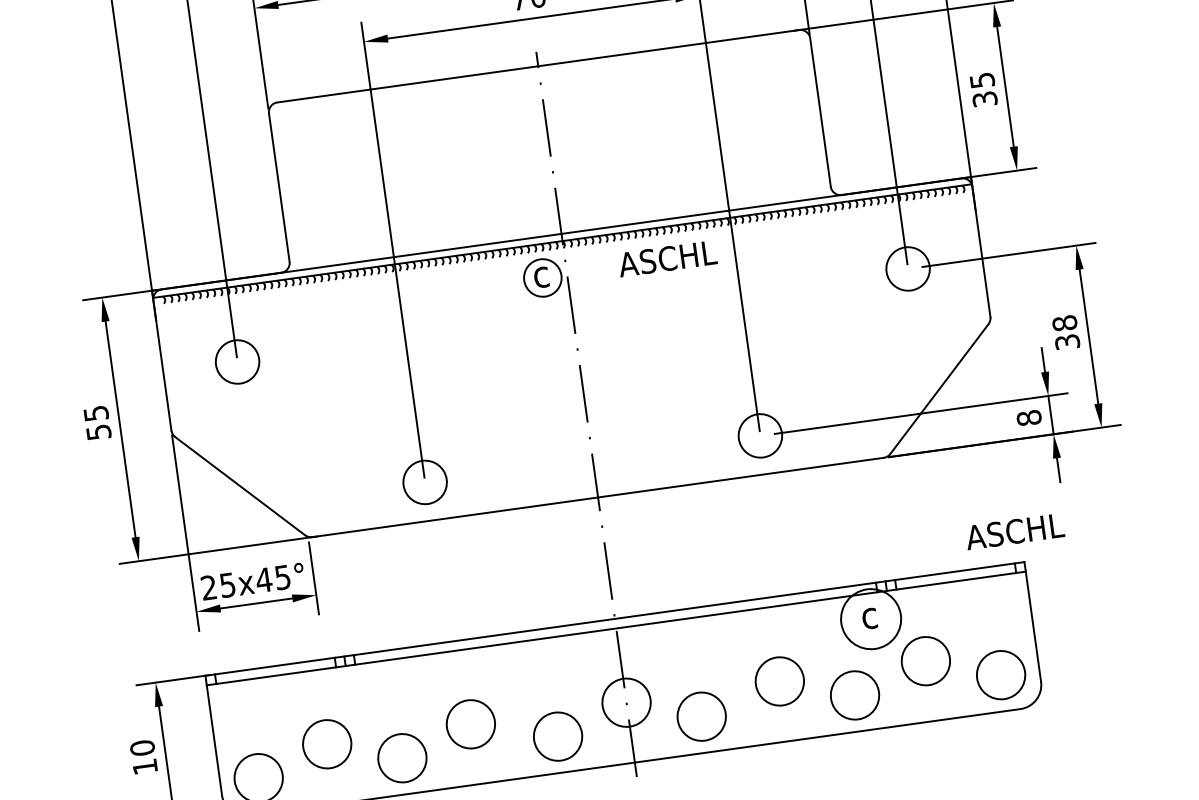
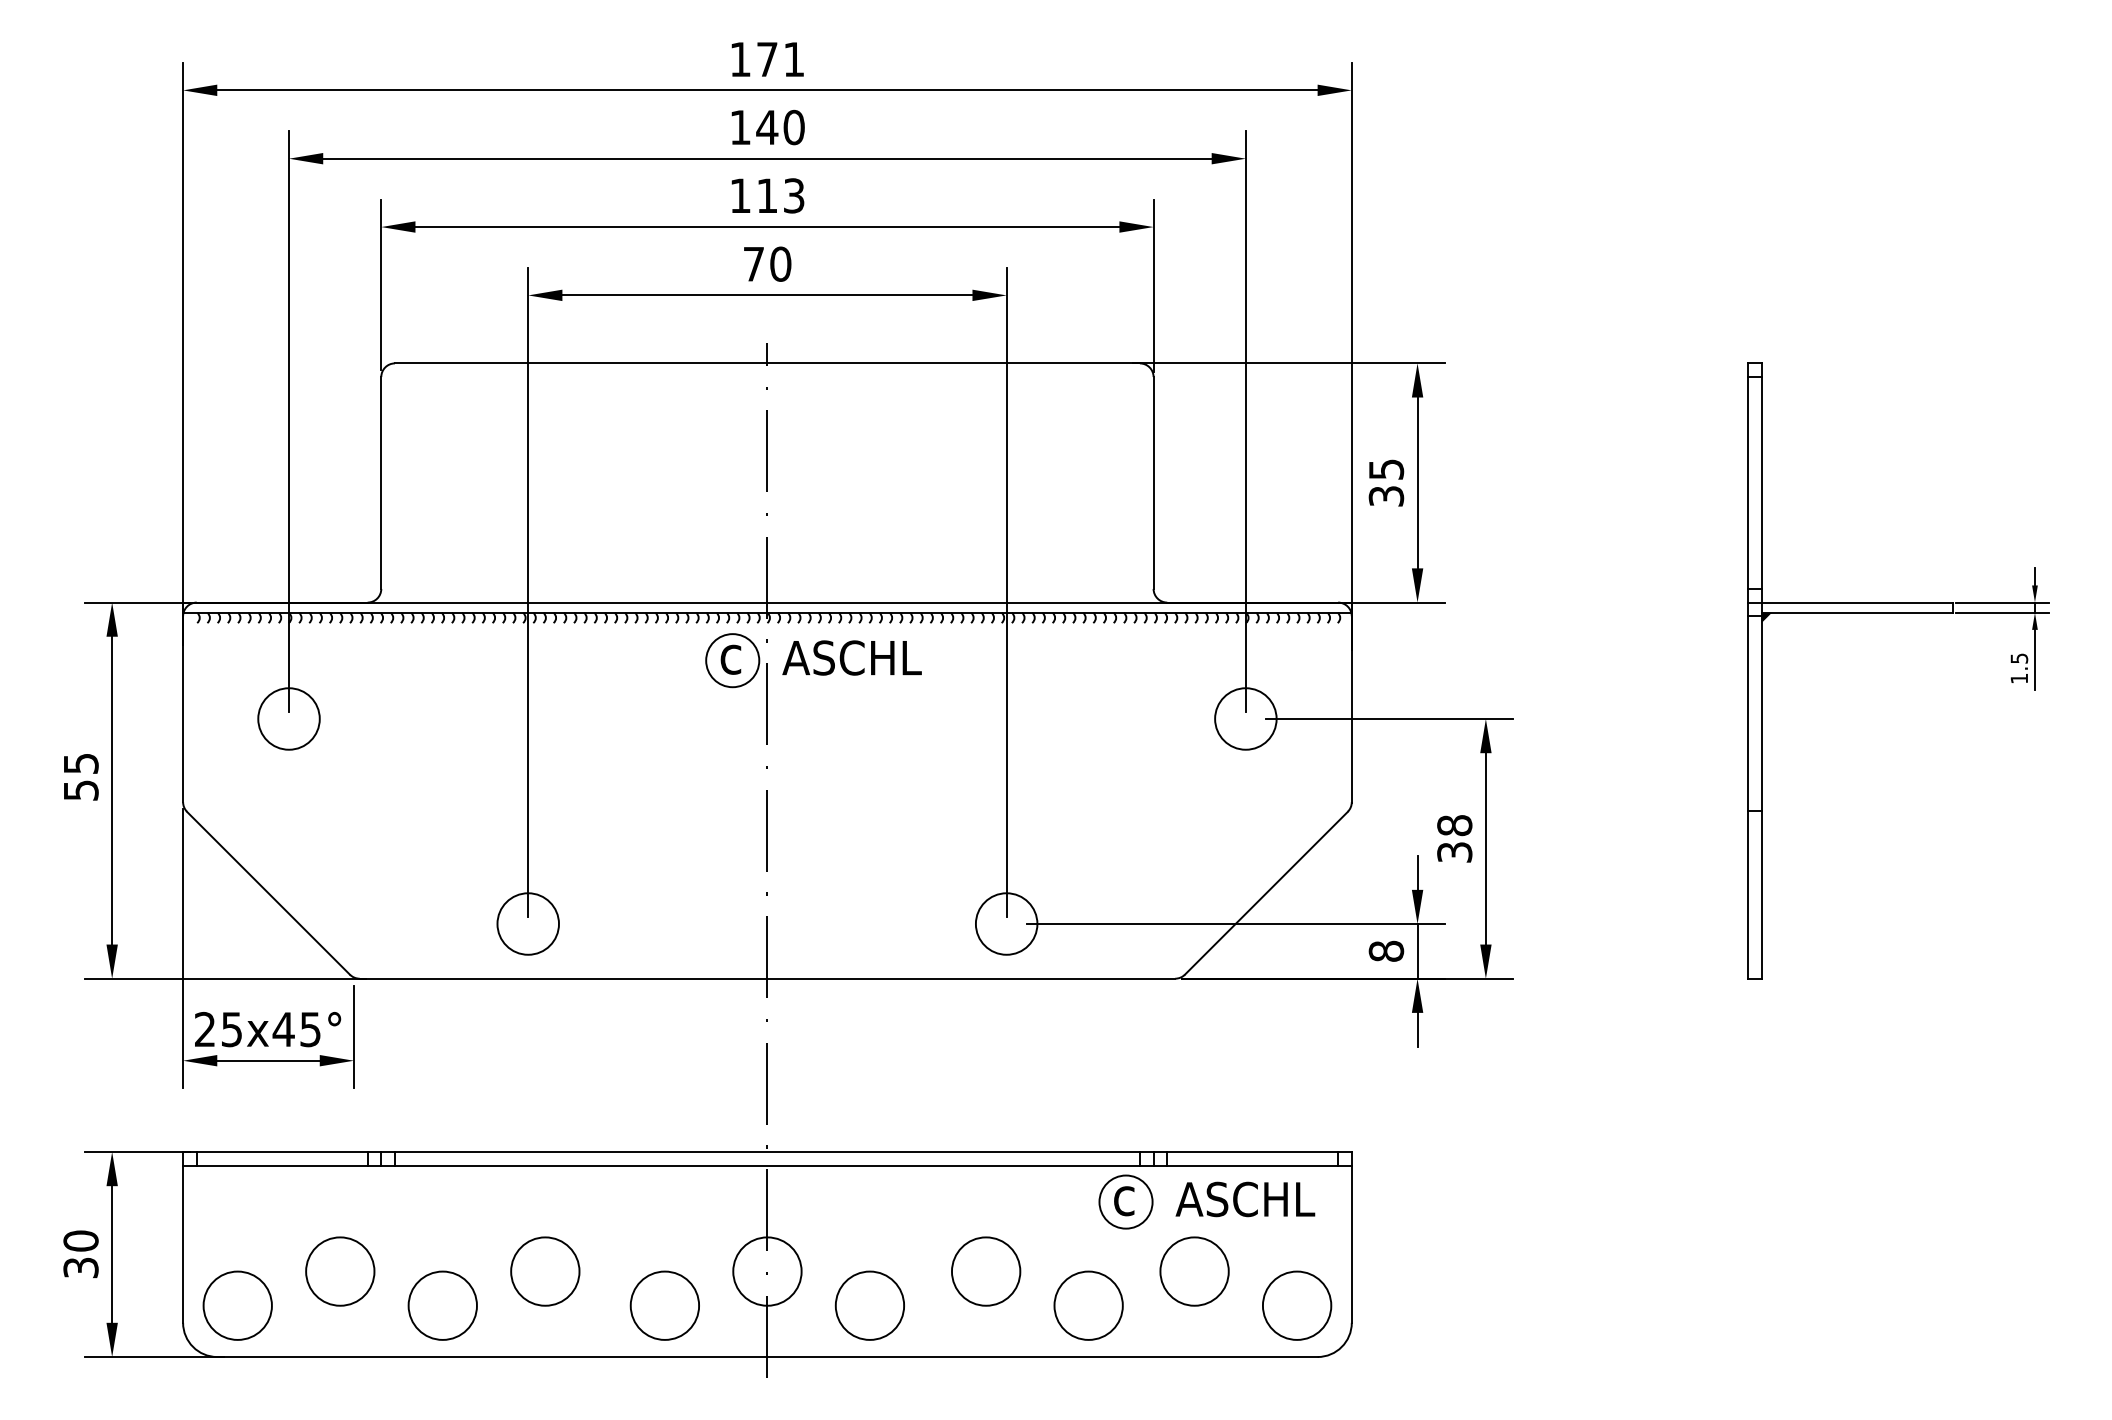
text: (667, 258) -> (851, 657), moved
text: (1015, 531) -> (1245, 1199), moved
circle: (870, 618) -> (1125, 1201), size x0.62
text: (144, 766) -> (80, 1267), 10 -> 30

